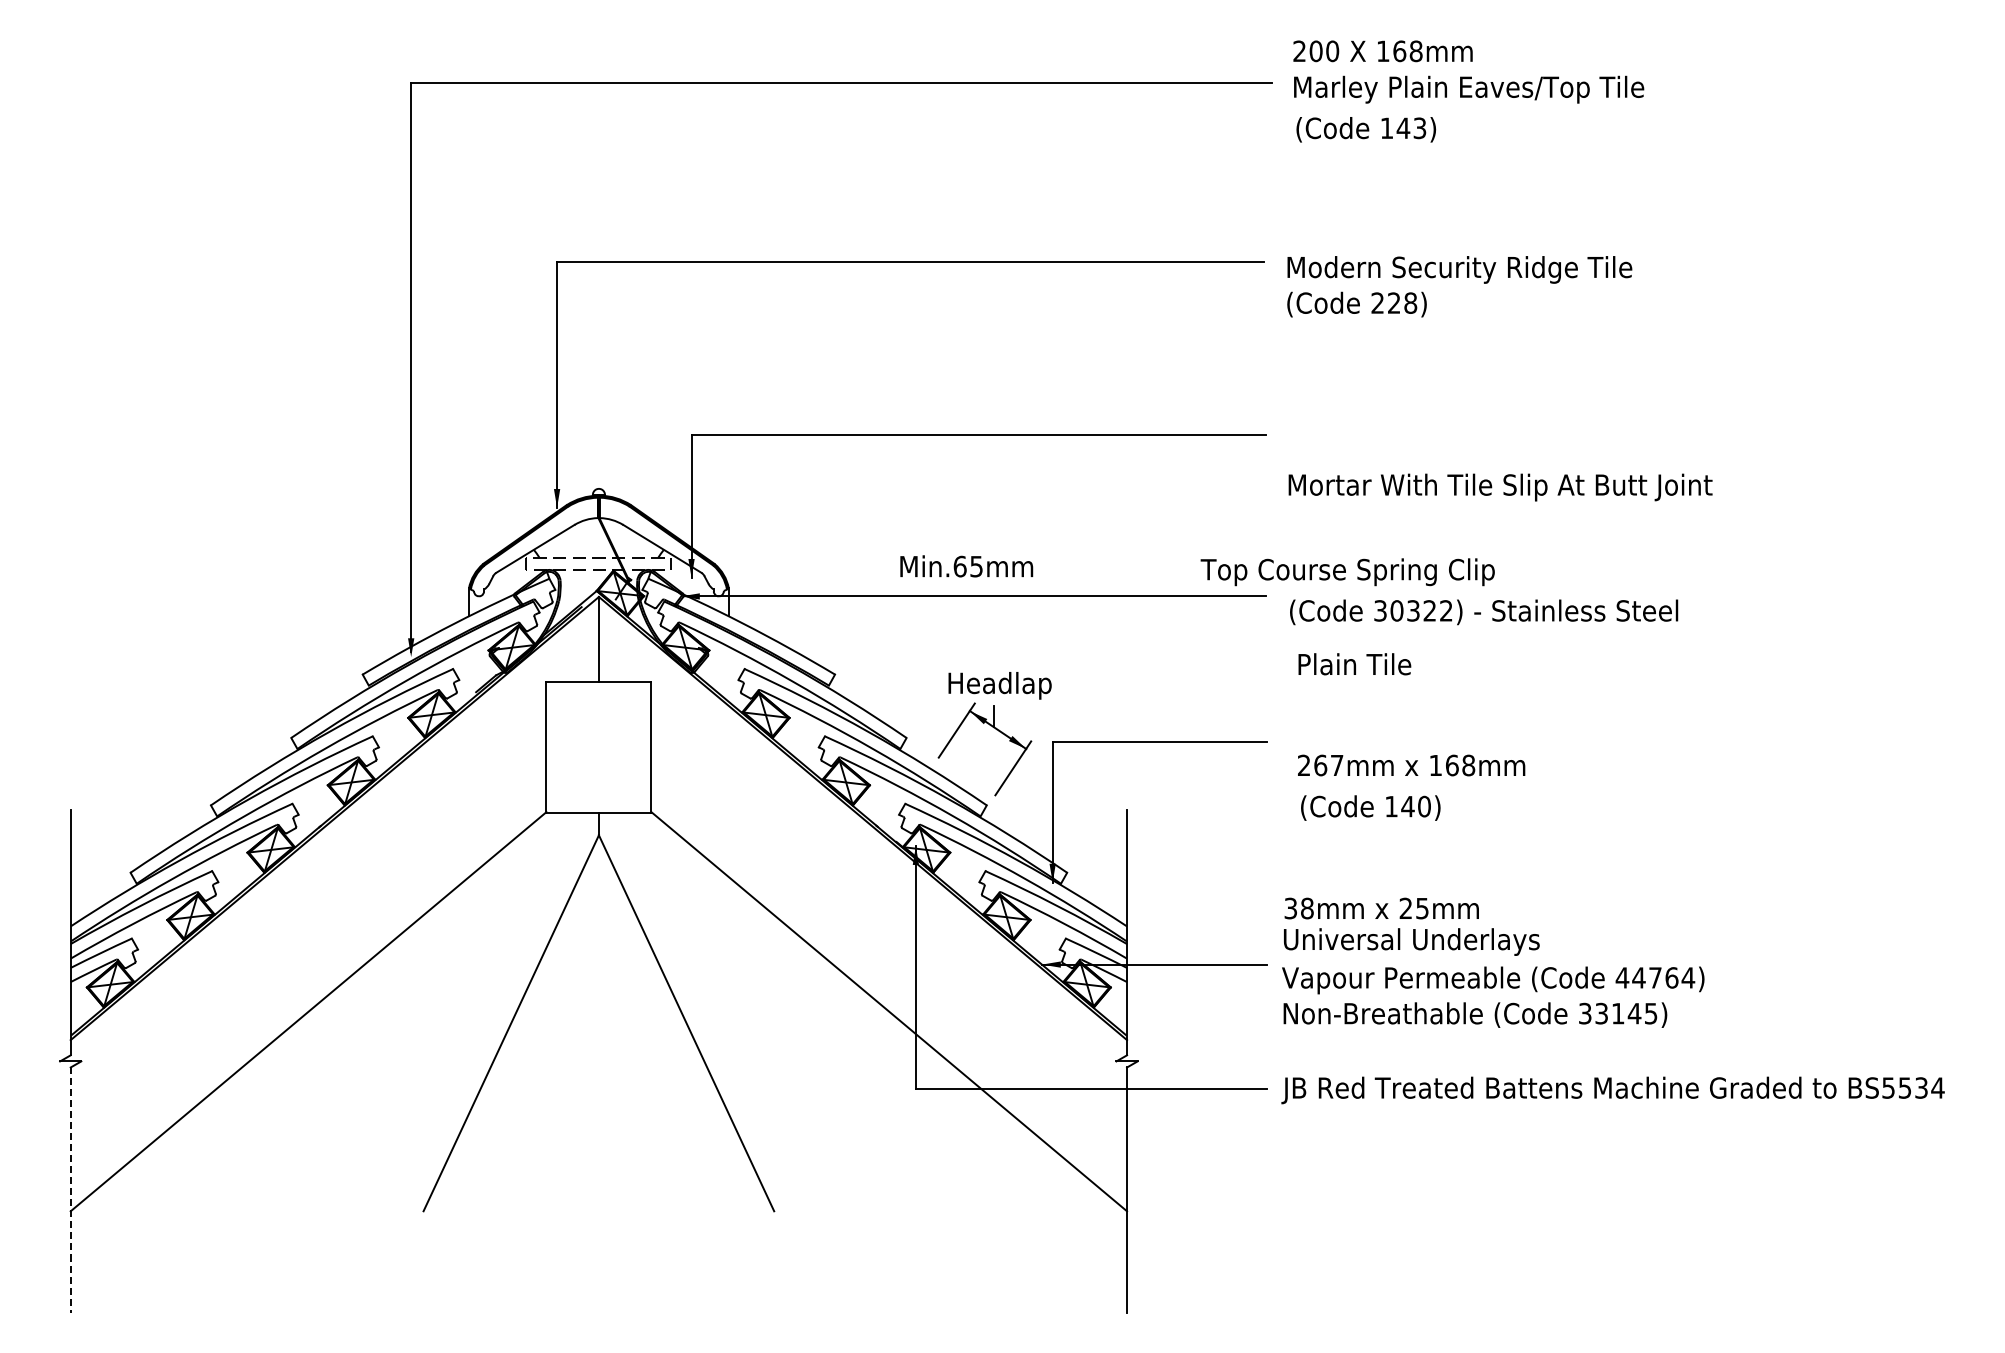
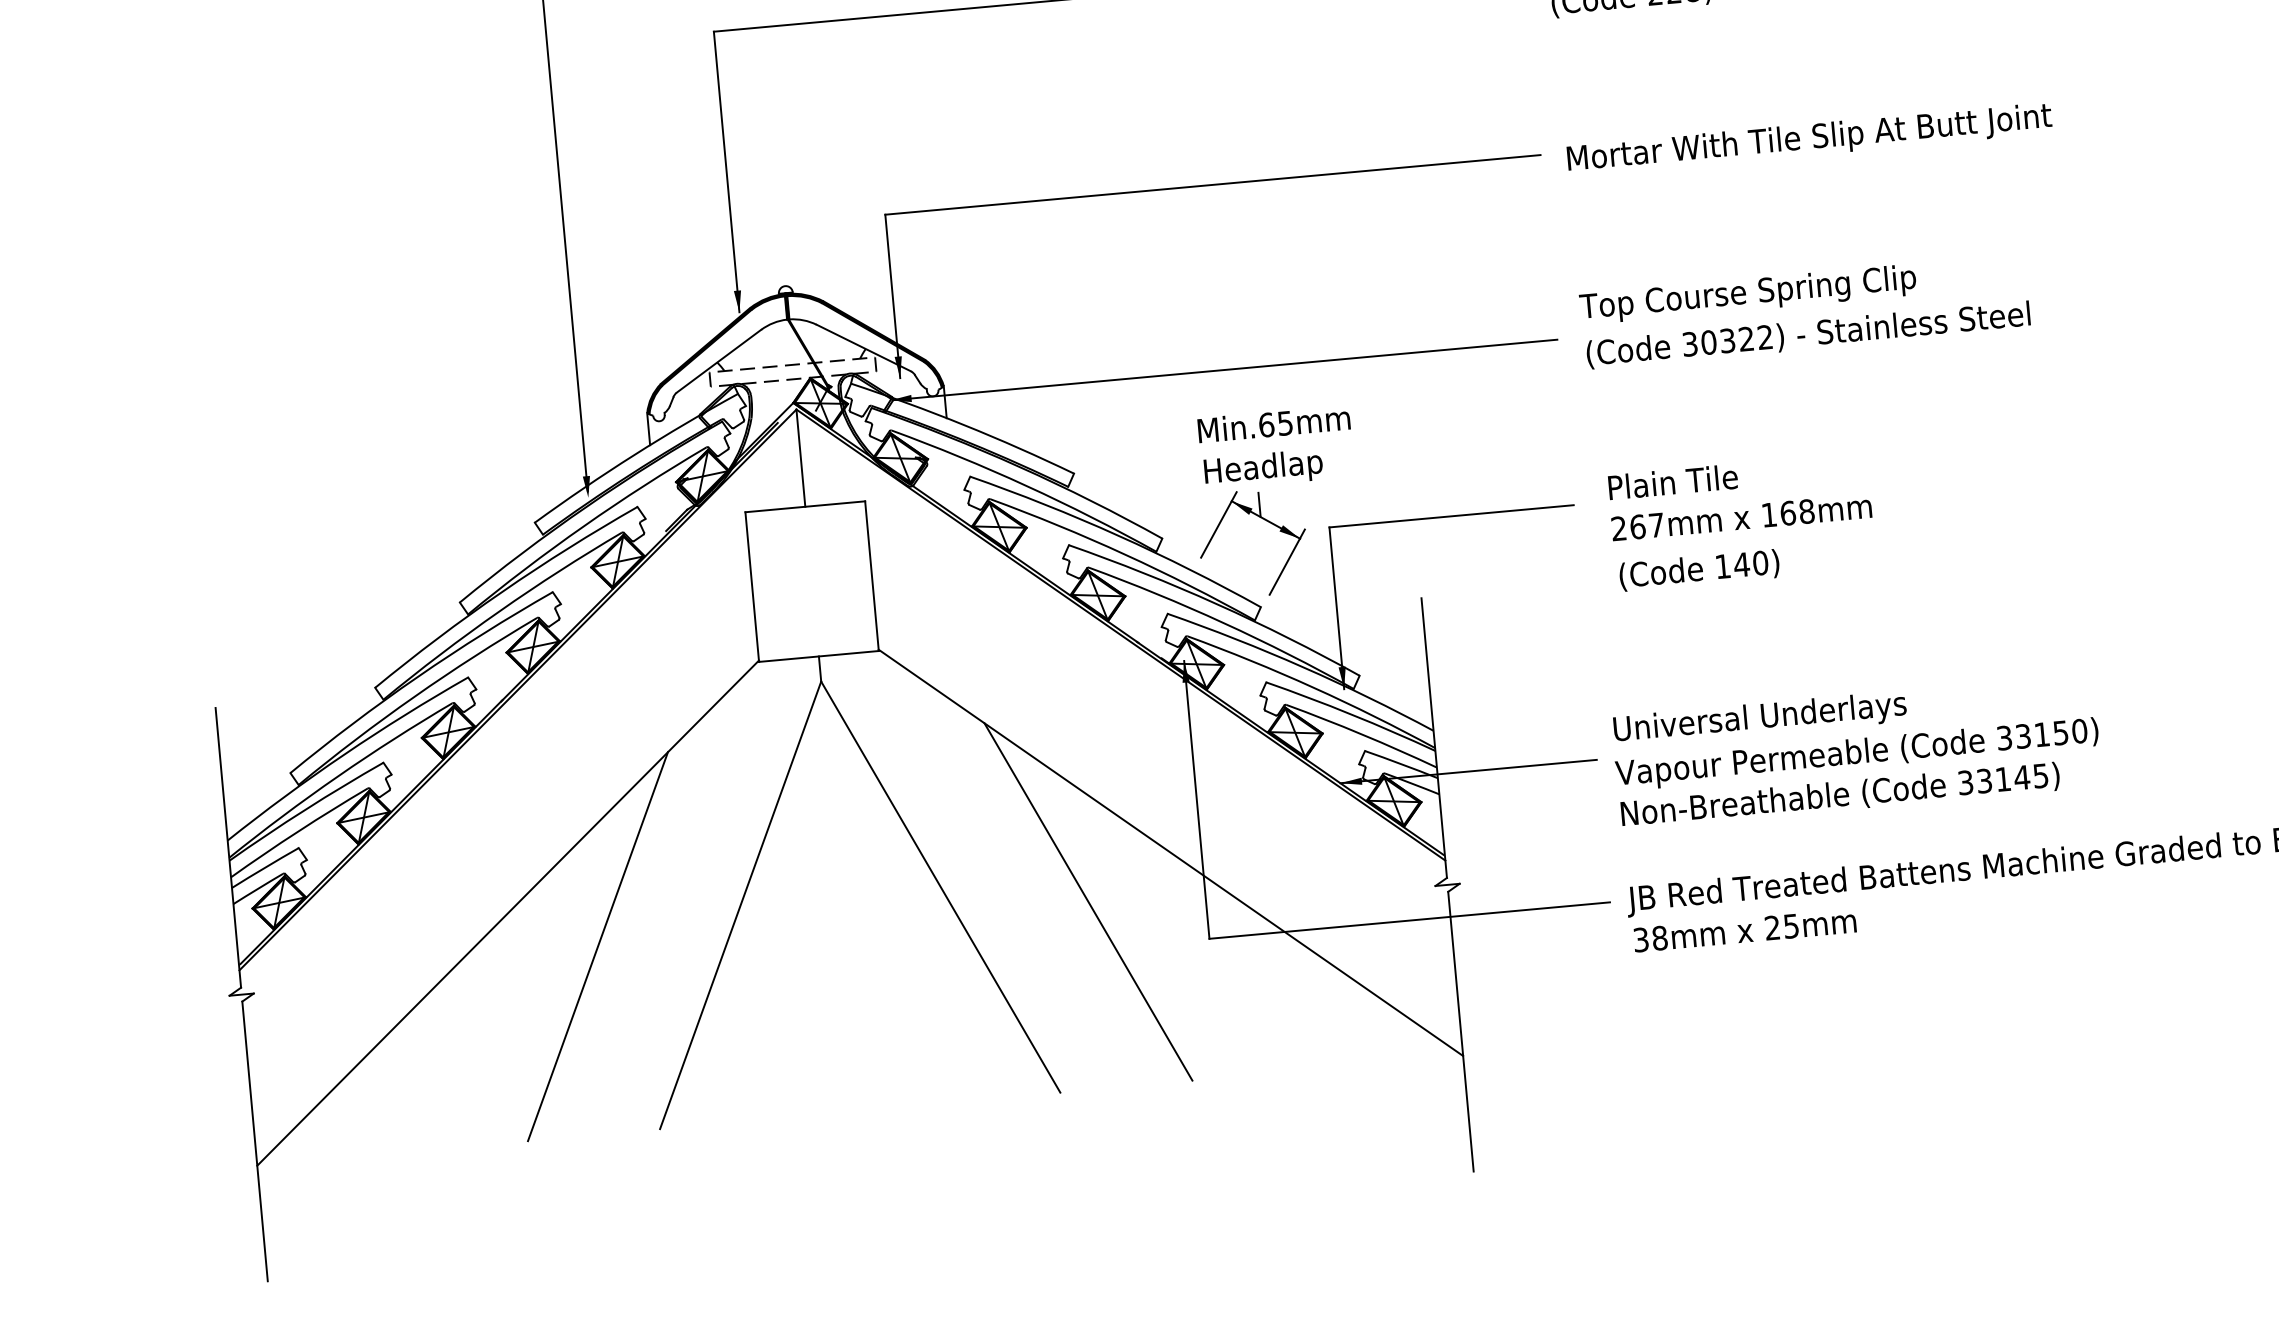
text: (1500, 487) -> (1809, 139), moved
text: (966, 566) -> (1273, 424), moved
text: (1347, 572) -> (1747, 294), moved
text: (1354, 664) -> (1672, 482), moved
text: (1381, 908) -> (1744, 930), moved
text: (1655, 977) -> (2042, 734), 44764) -> 33150)
line: (383, 1047) -> (597, 946), added
line: (813, 1047) -> (1088, 901), added
line: (70, 1190) -> (254, 1142), dashed -> solid

